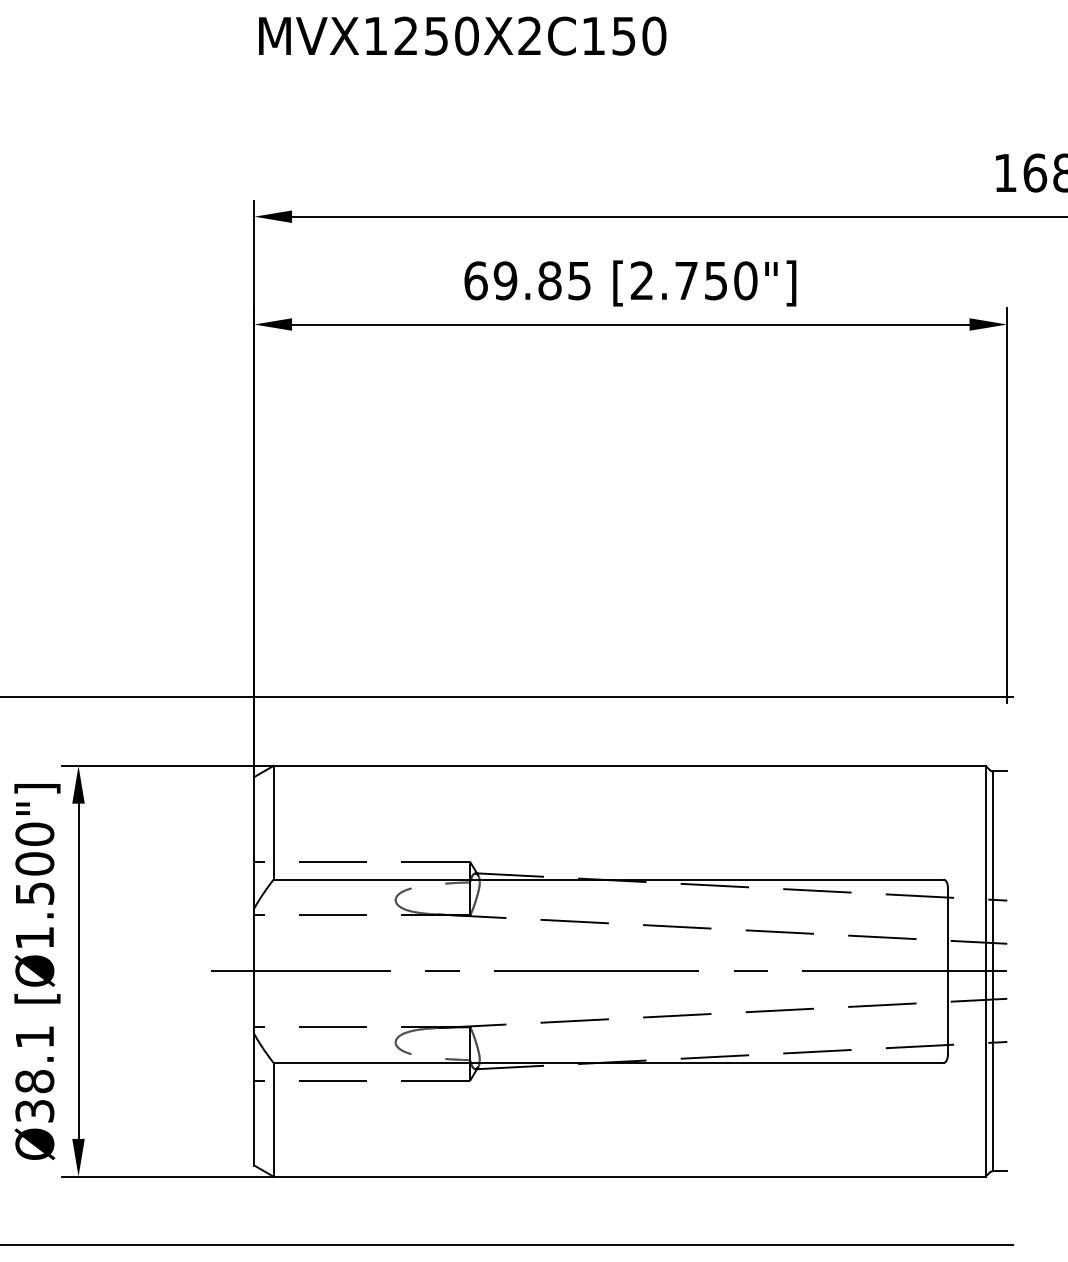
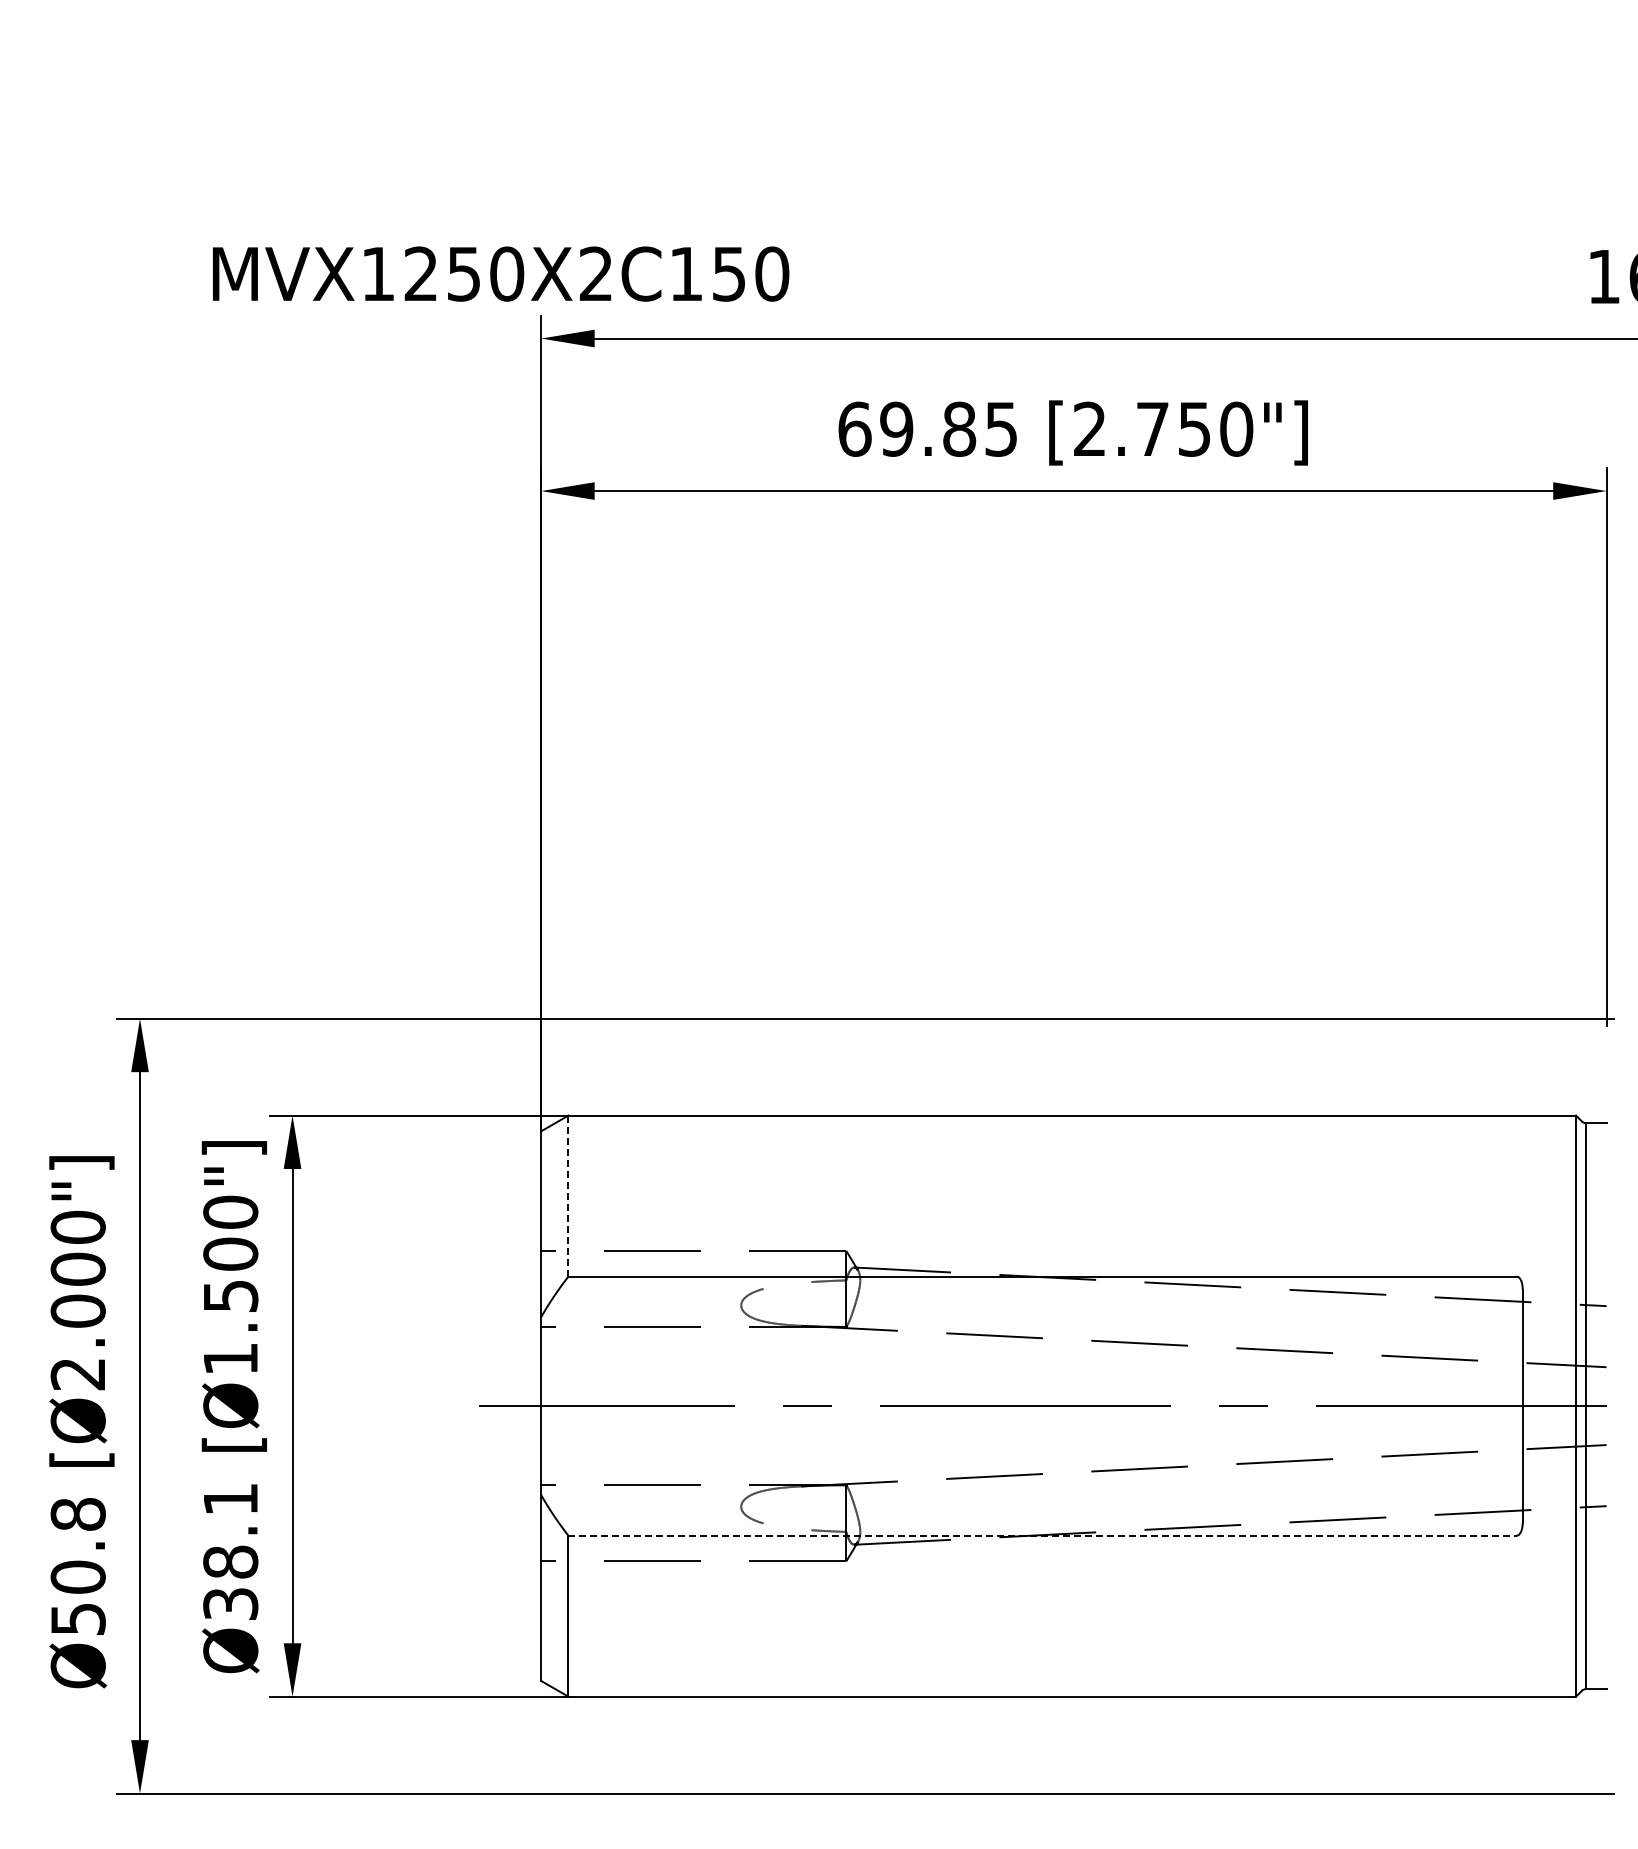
text: (463, 35) -> (501, 273), moved
line: (273, 823) -> (568, 1196), solid -> dashed
line: (609, 1062) -> (1043, 1535), solid -> dashed

